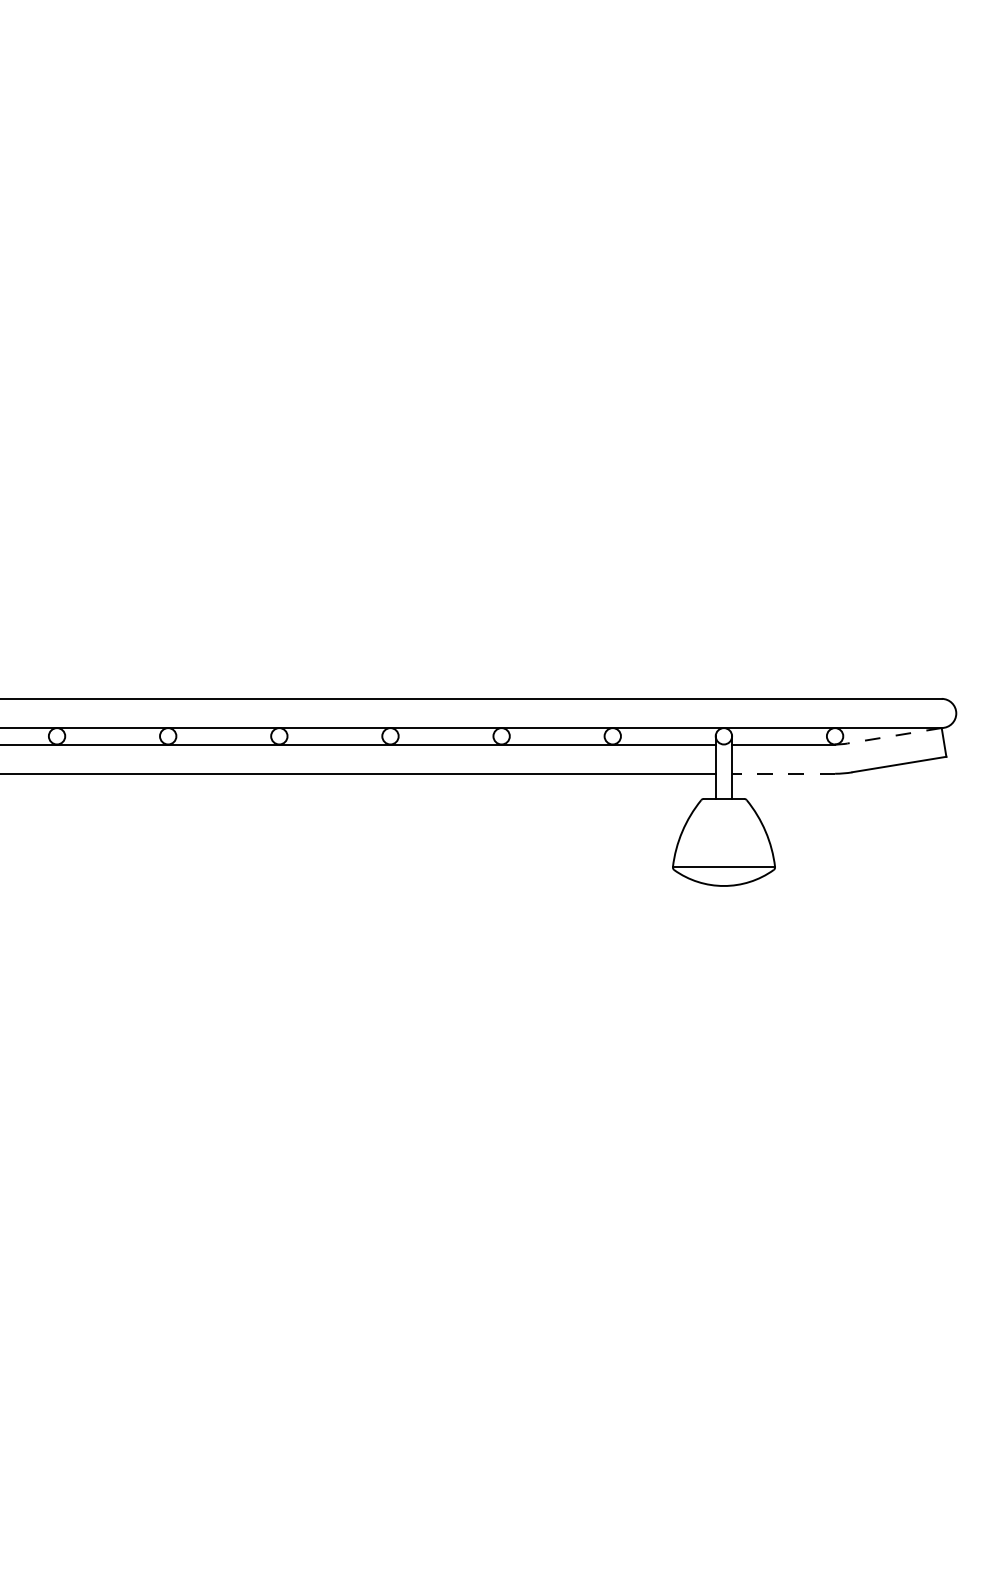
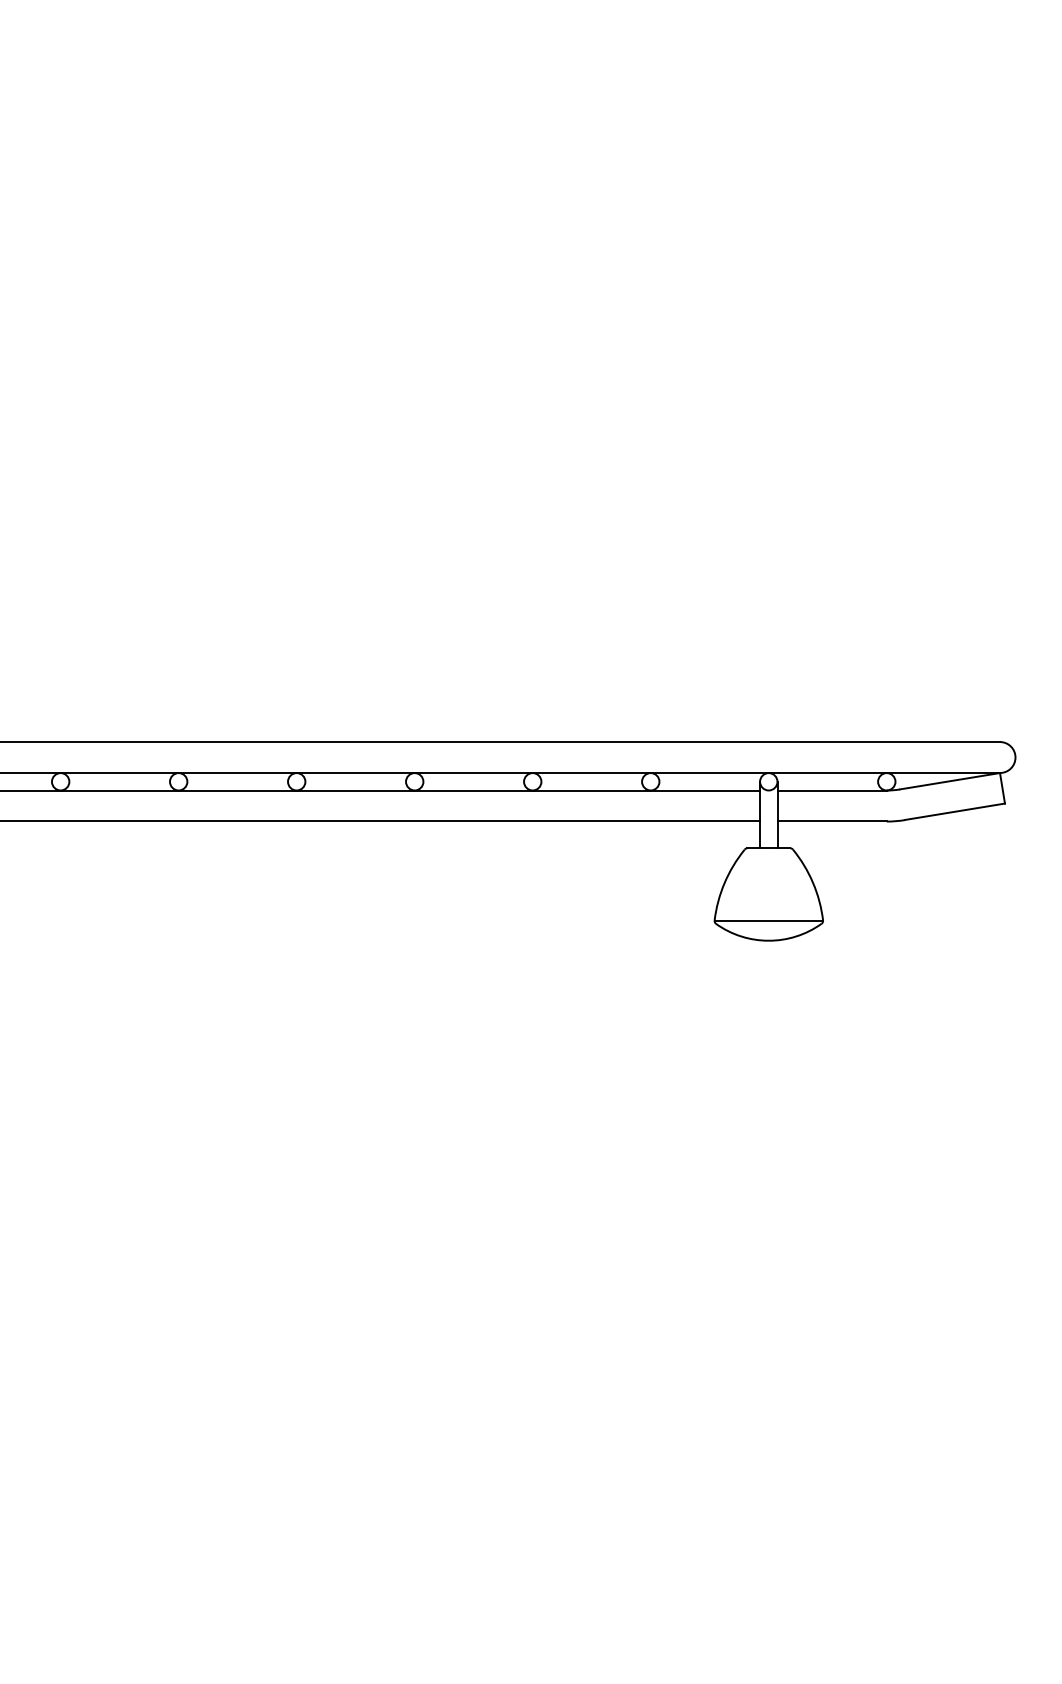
line: (894, 735) -> (949, 780), dashed -> solid
line: (783, 773) -> (832, 821), dashed -> solid

